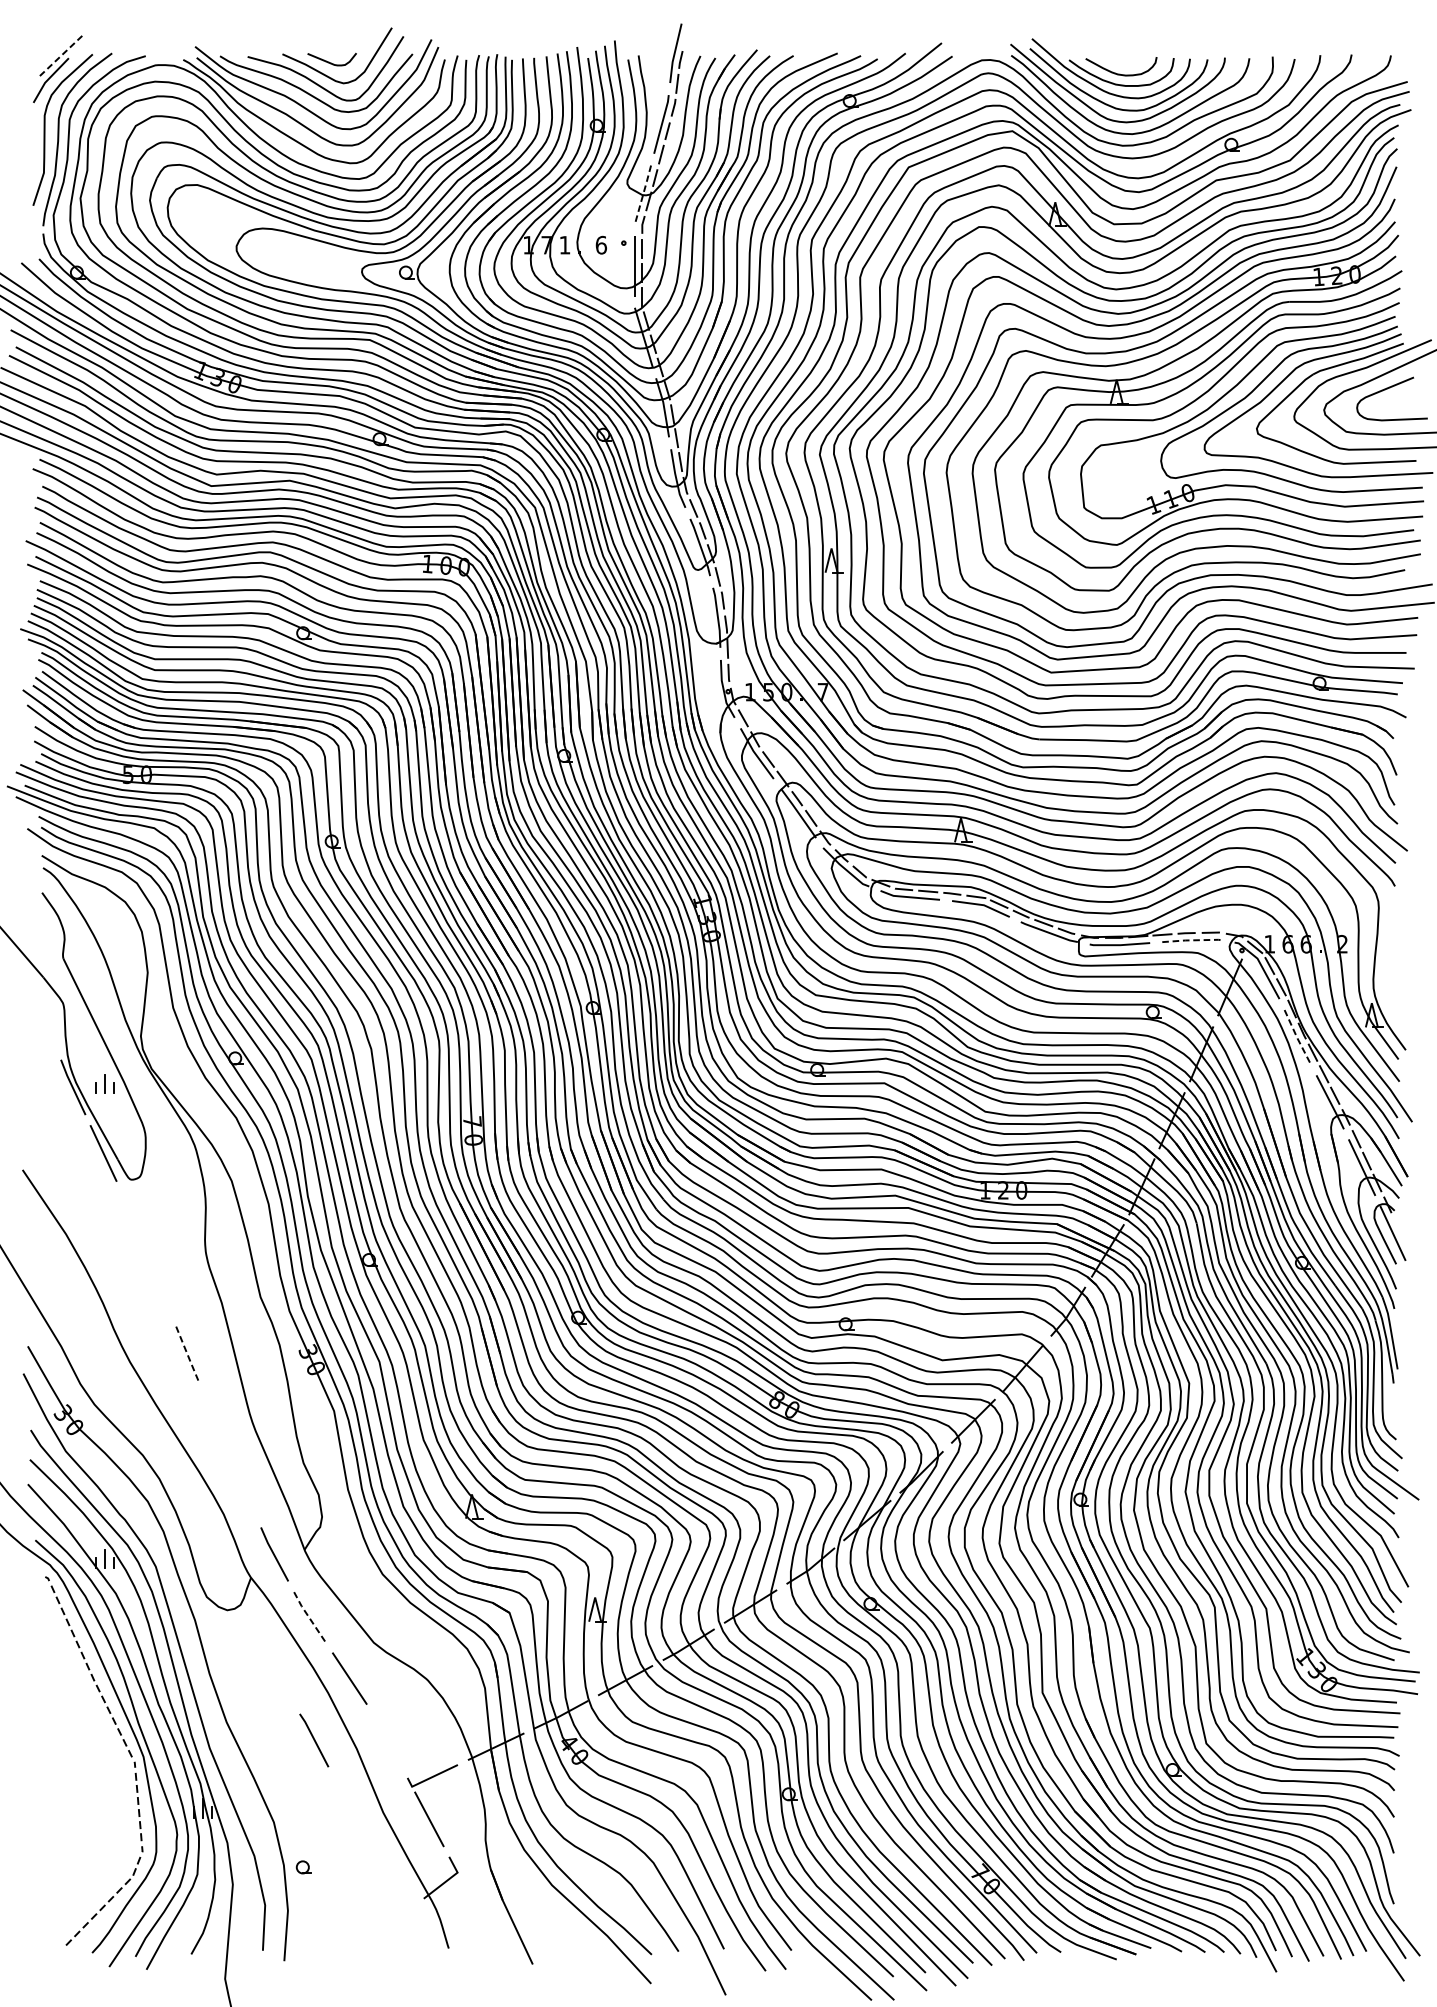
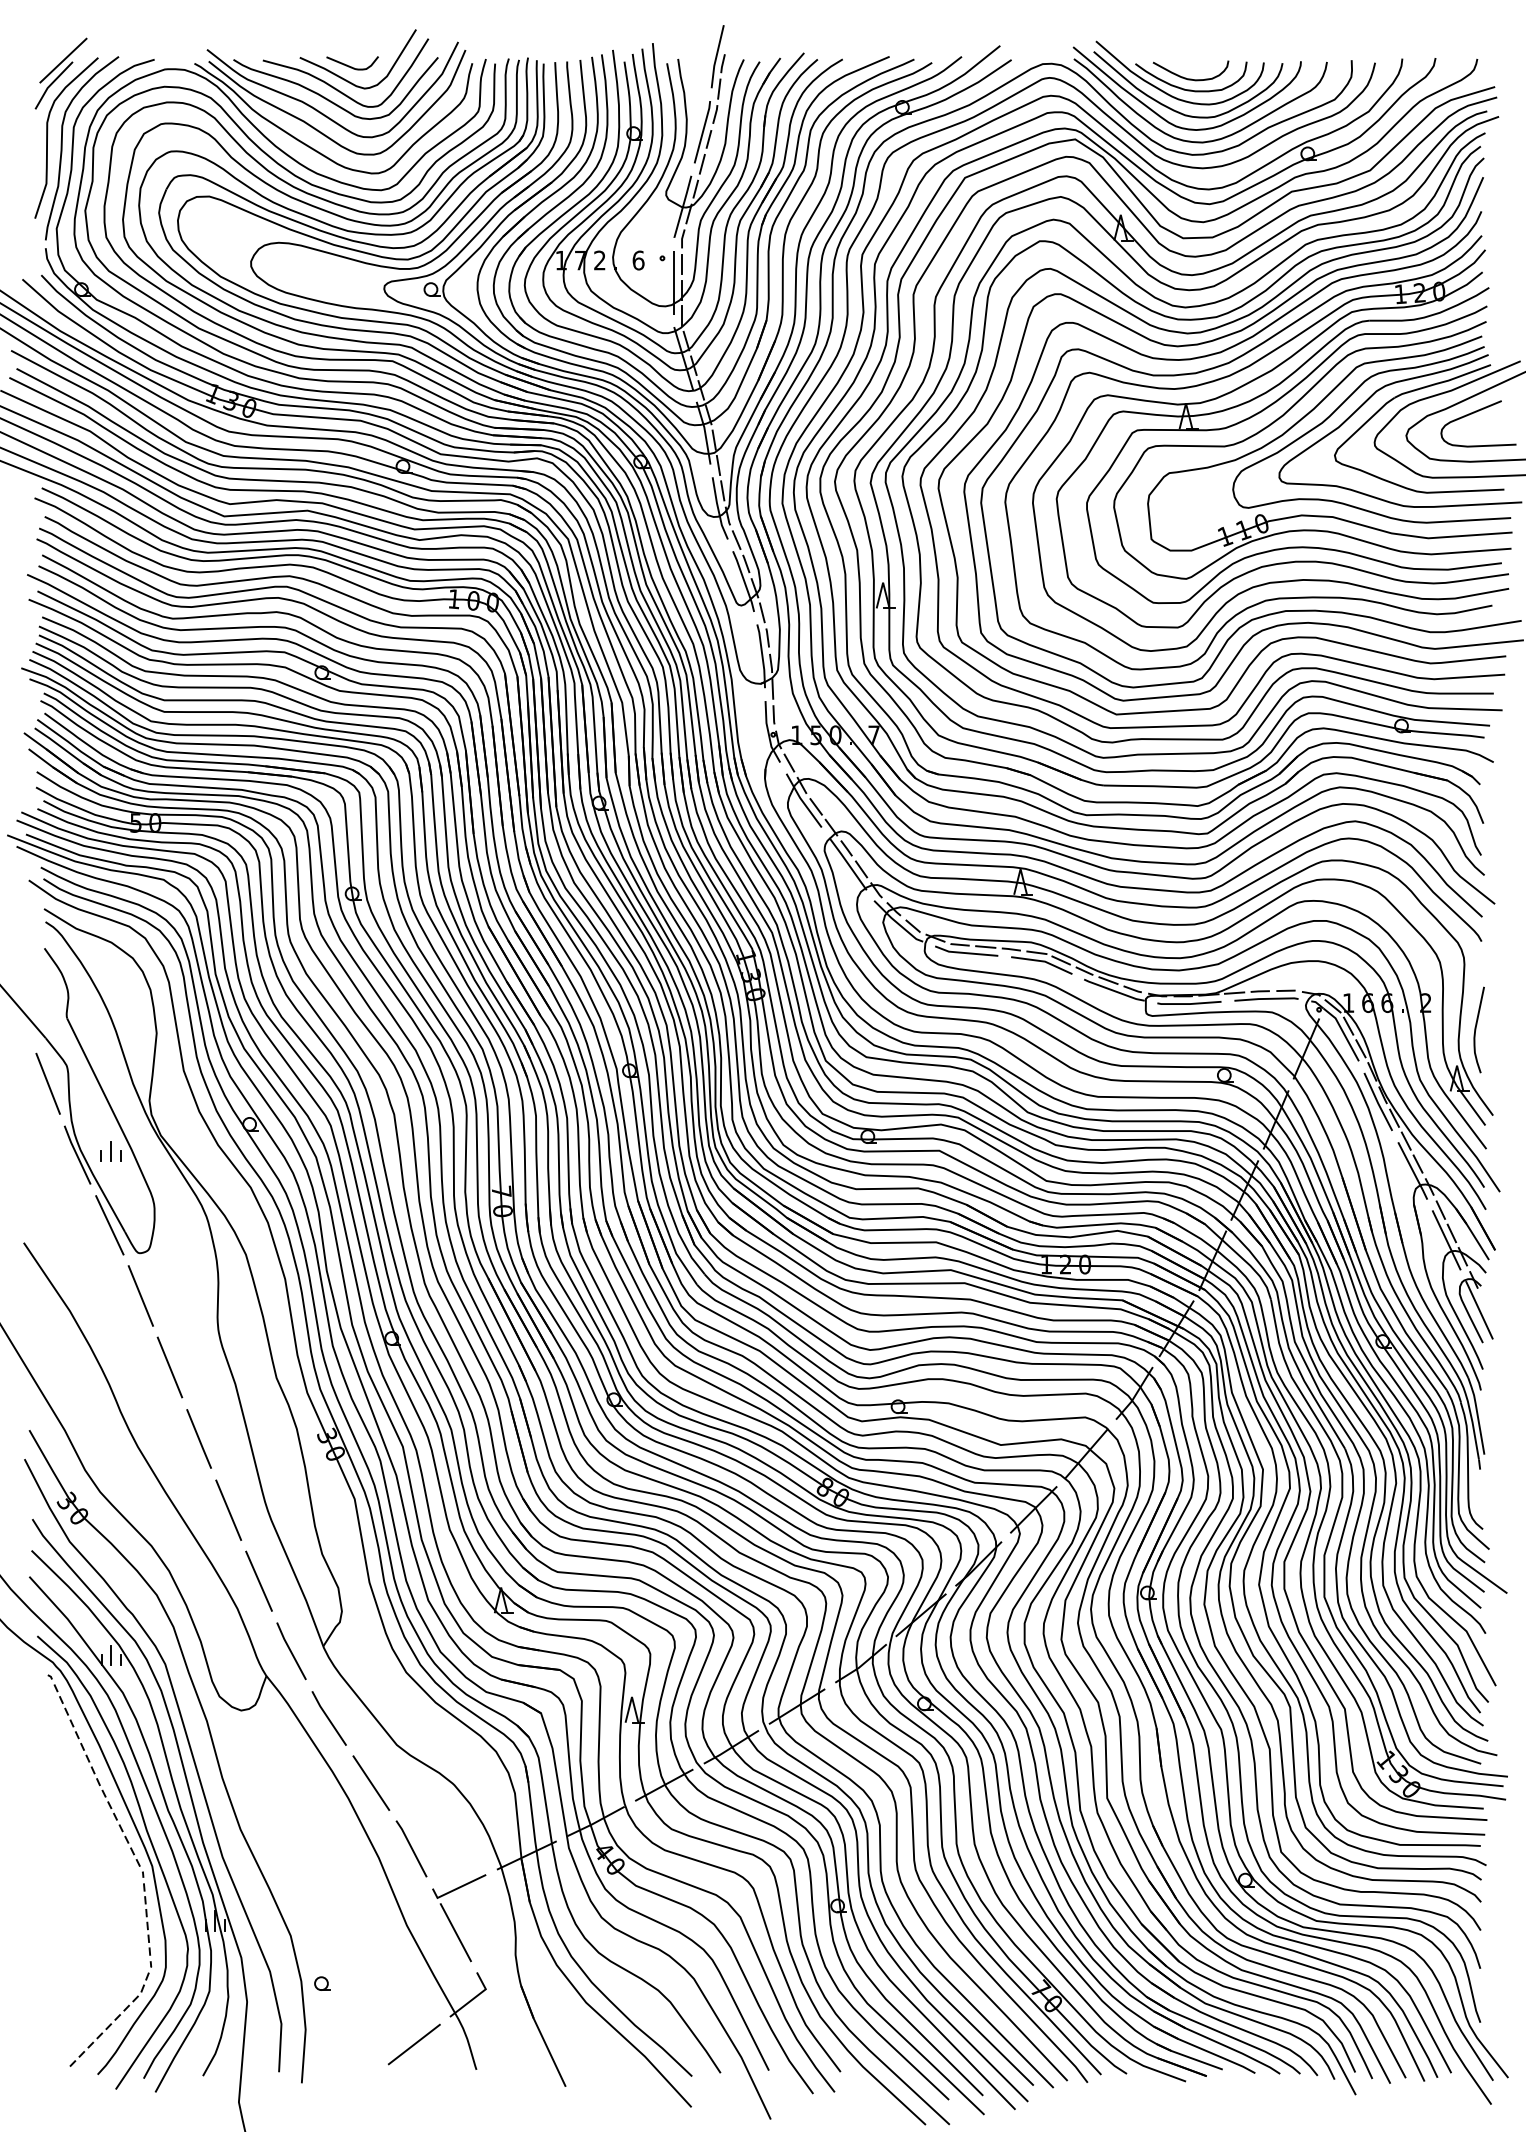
line: (59, 56) -> (63, 60), dashed -> solid
line: (642, 195) -> (682, 207), dashed -> solid
text: (564, 245) -> (599, 260), 1 -> 2
line: (1192, 939) -> (1266, 998), dashed -> solid
curve: (1390, 969) -> (1476, 1029), added
line: (44, 1019) -> (47, 1083), added
line: (1297, 1038) -> (1378, 1103), dashed -> solid
line: (132, 1219) -> (140, 1295), added
line: (159, 1287) -> (169, 1367), added
line: (188, 1356) -> (199, 1440), dashed -> solid
line: (215, 1421) -> (228, 1509), added
line: (243, 1487) -> (258, 1580), added
line: (309, 1617) -> (328, 1718), dashed -> solid
line: (314, 1740) -> (411, 1848), moved
line: (389, 1924) -> (413, 2044), added

